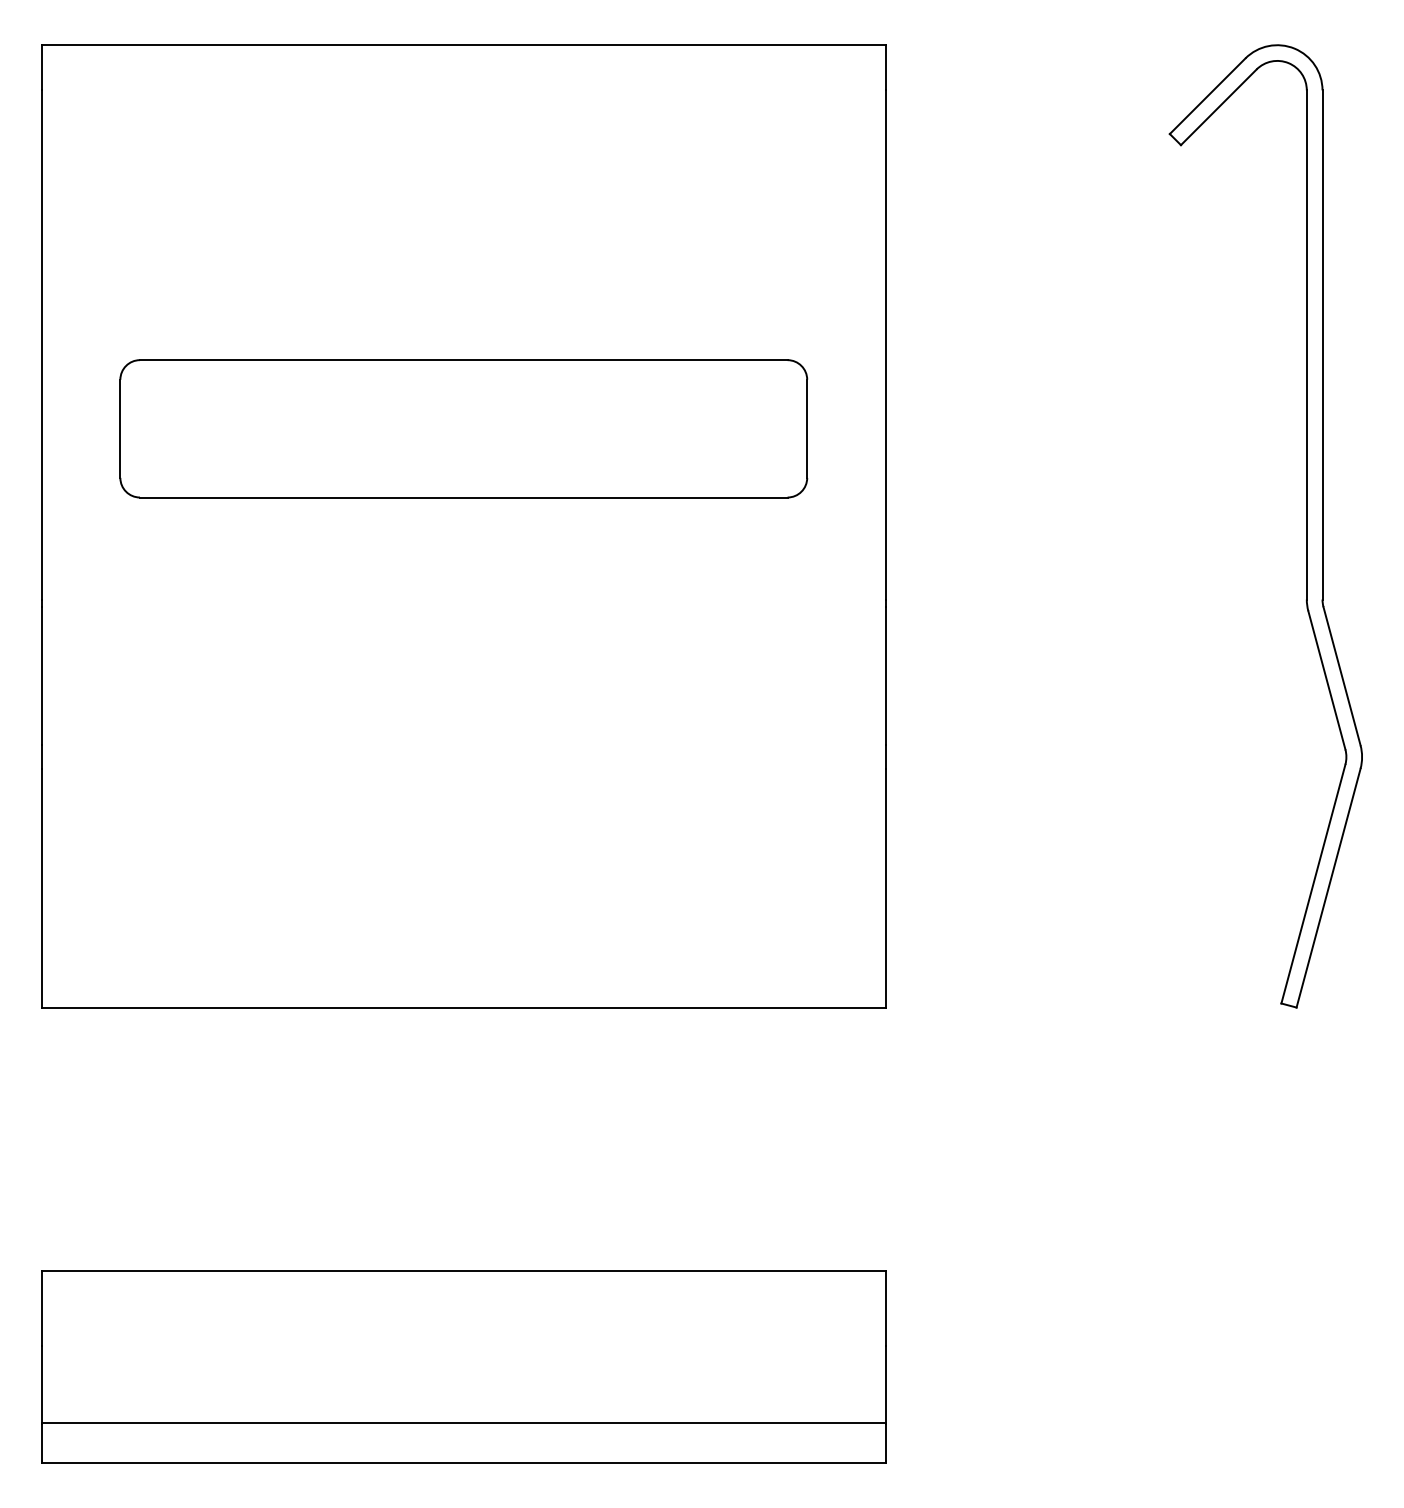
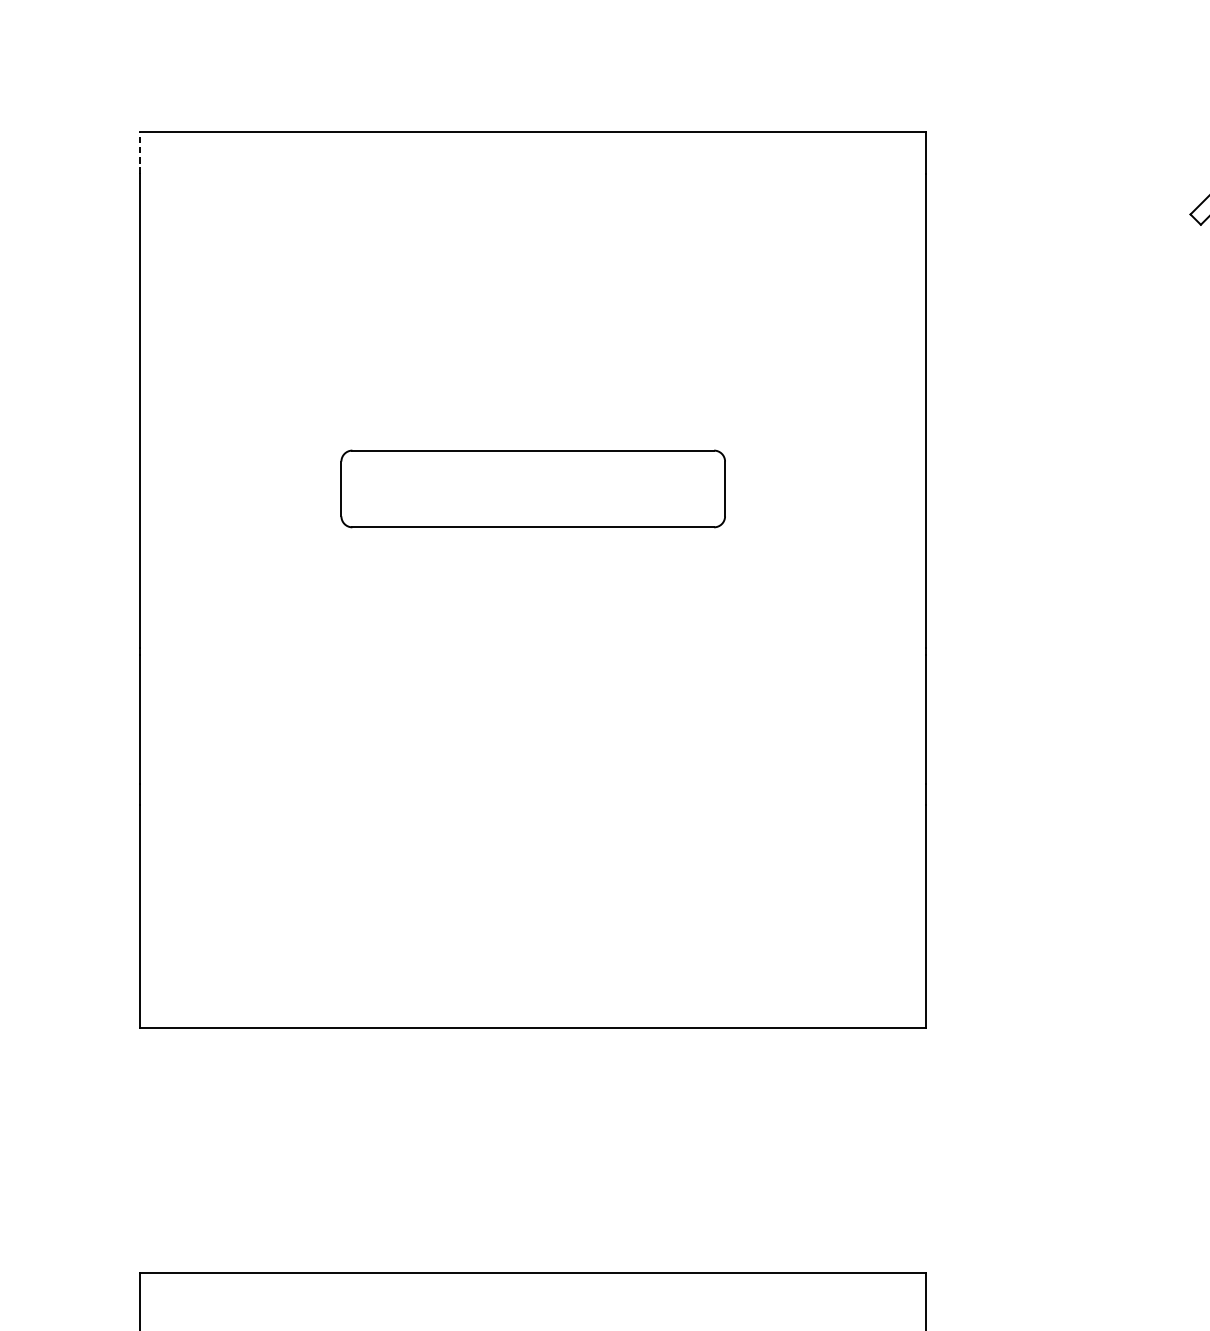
line: (41, 67) -> (140, 152), solid -> dashed
part: (463, 428) -> (532, 488), size x0.6

